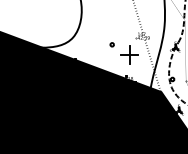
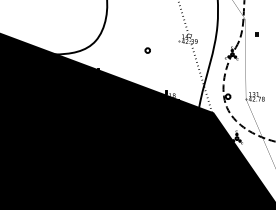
part: (129, 55) -> (170, 64), removed

